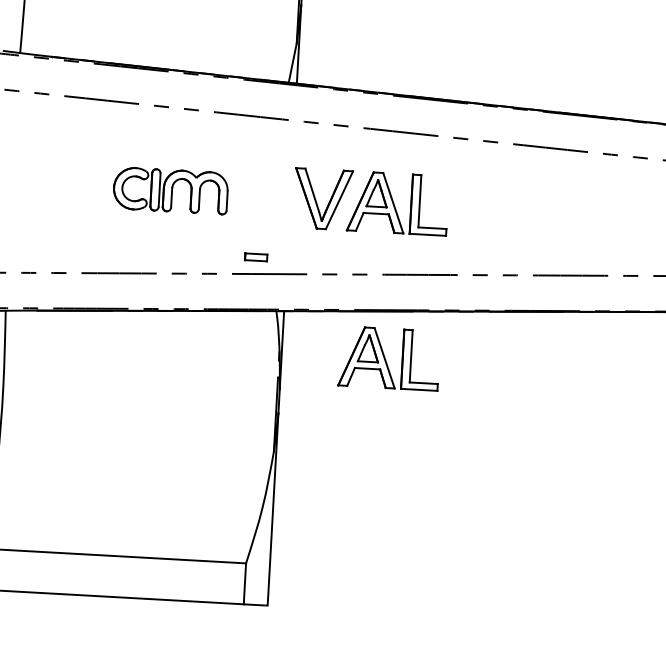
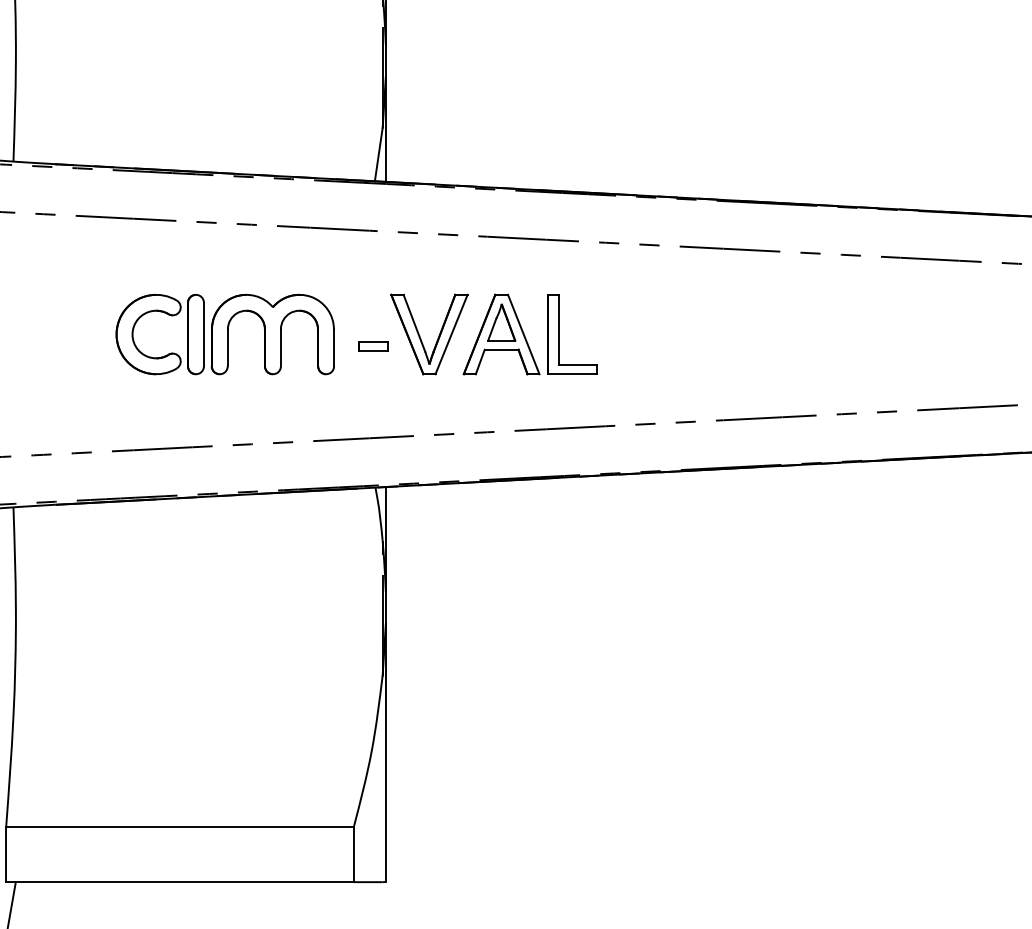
part: (170, 190) -> (224, 334), size x1.43
part: (256, 257) -> (373, 346), moved
part: (388, 358) -> (529, 542), removed

